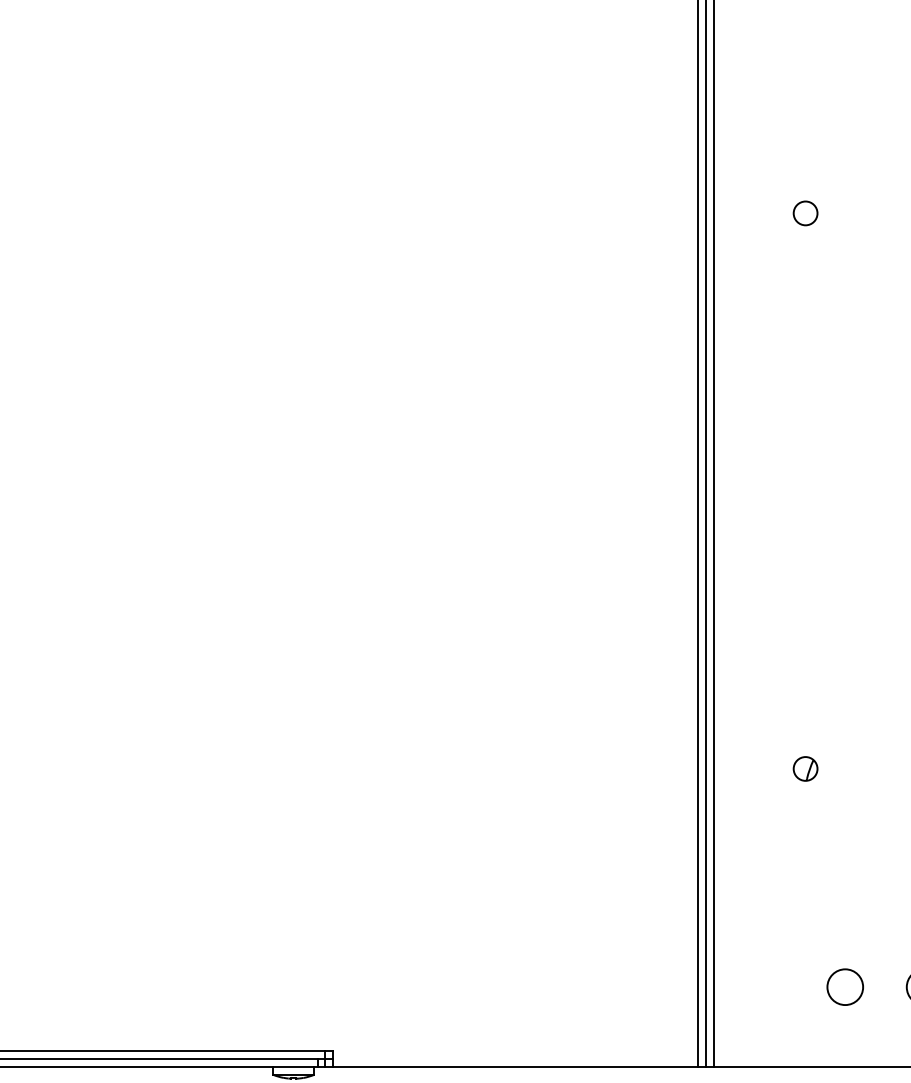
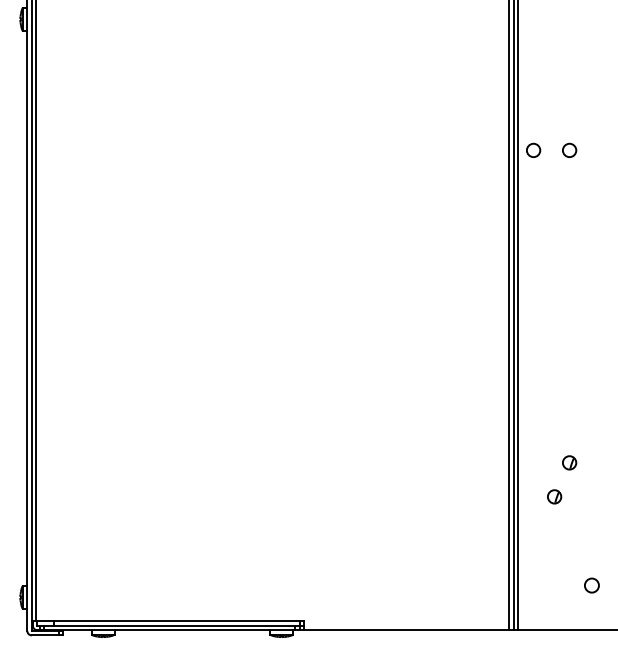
circle: (741, 211) -> (533, 149), added
part: (778, 828) -> (554, 496), added
circle: (844, 986) -> (591, 585), size x0.7

